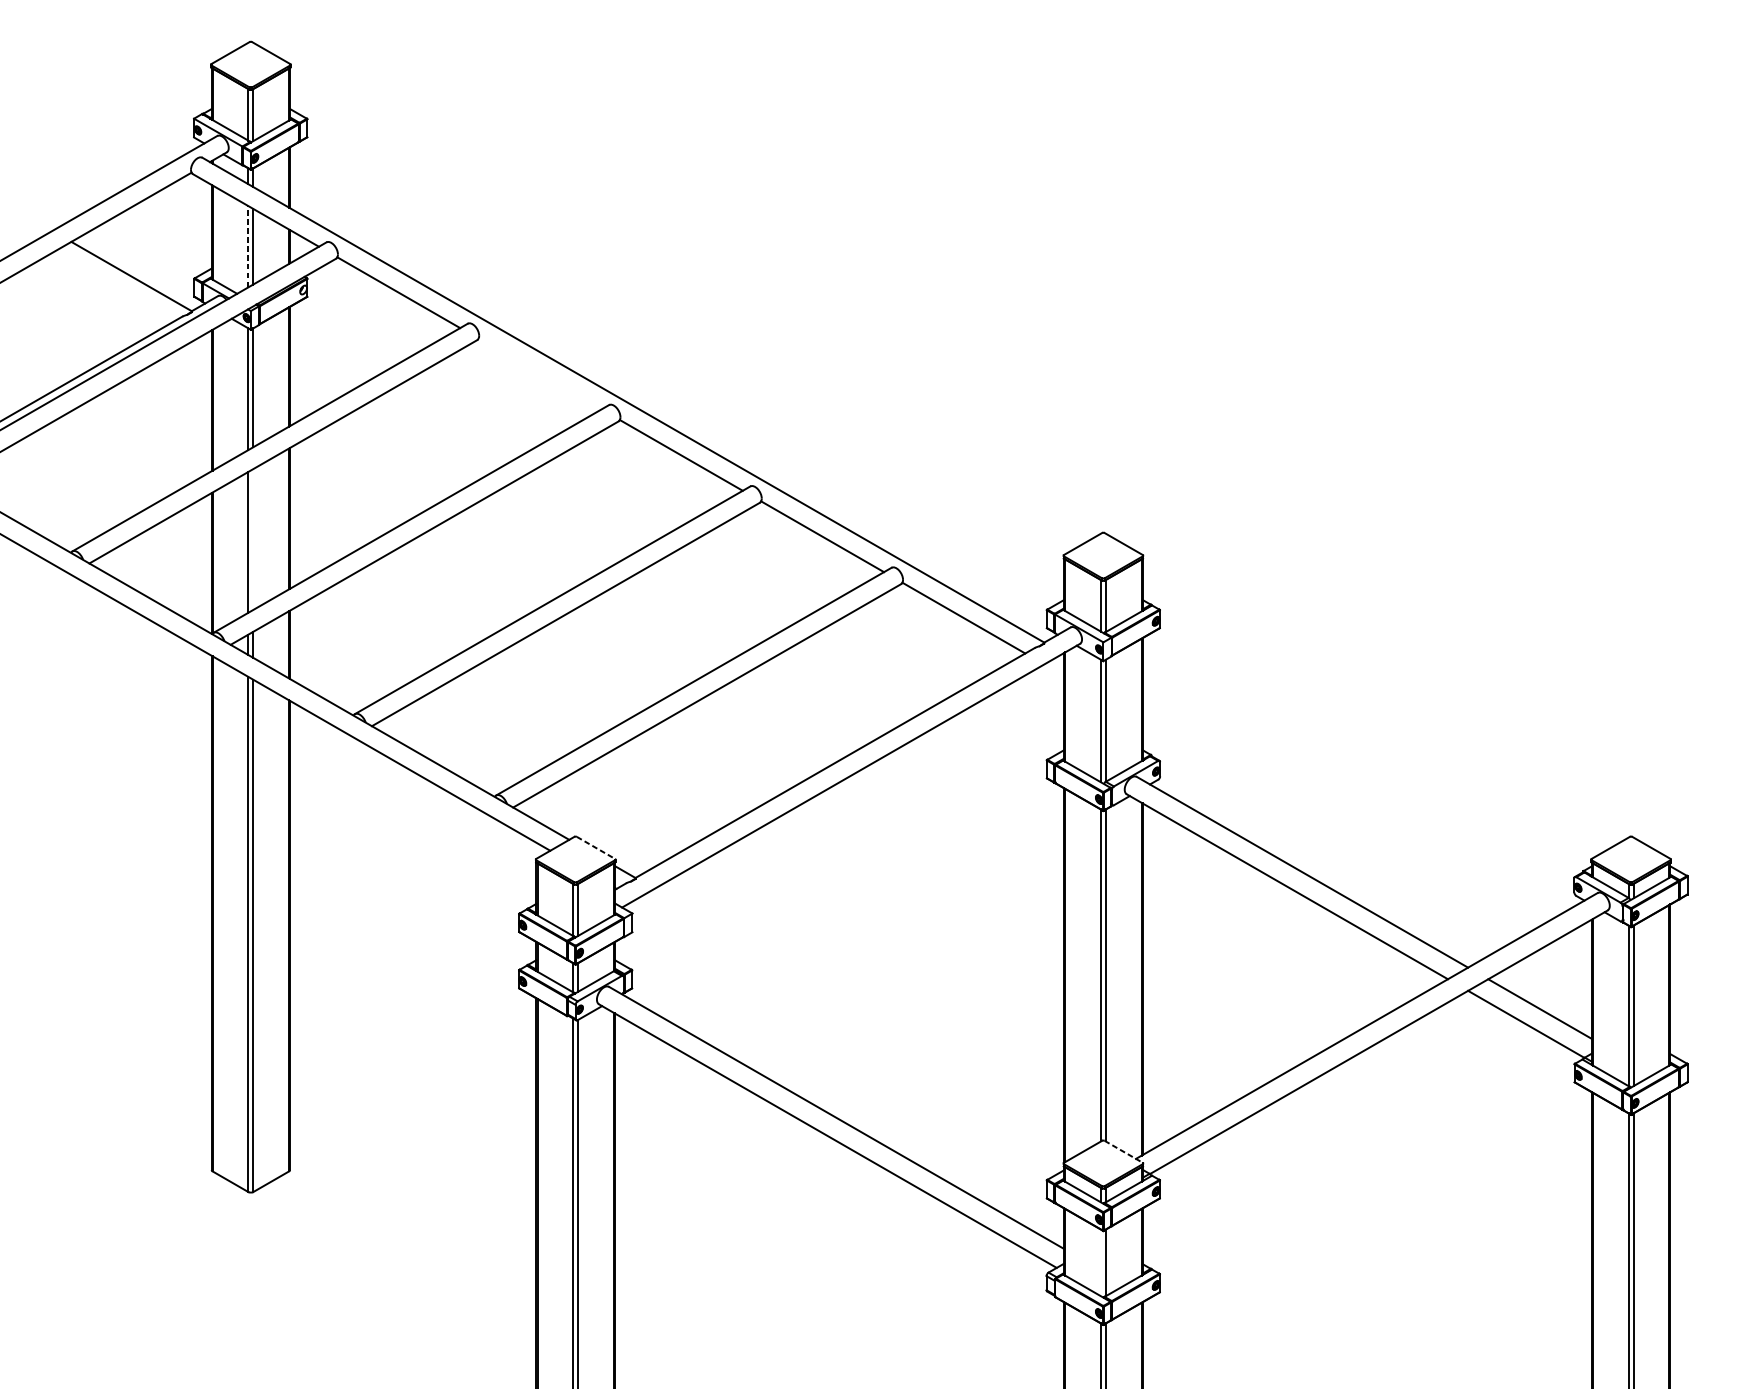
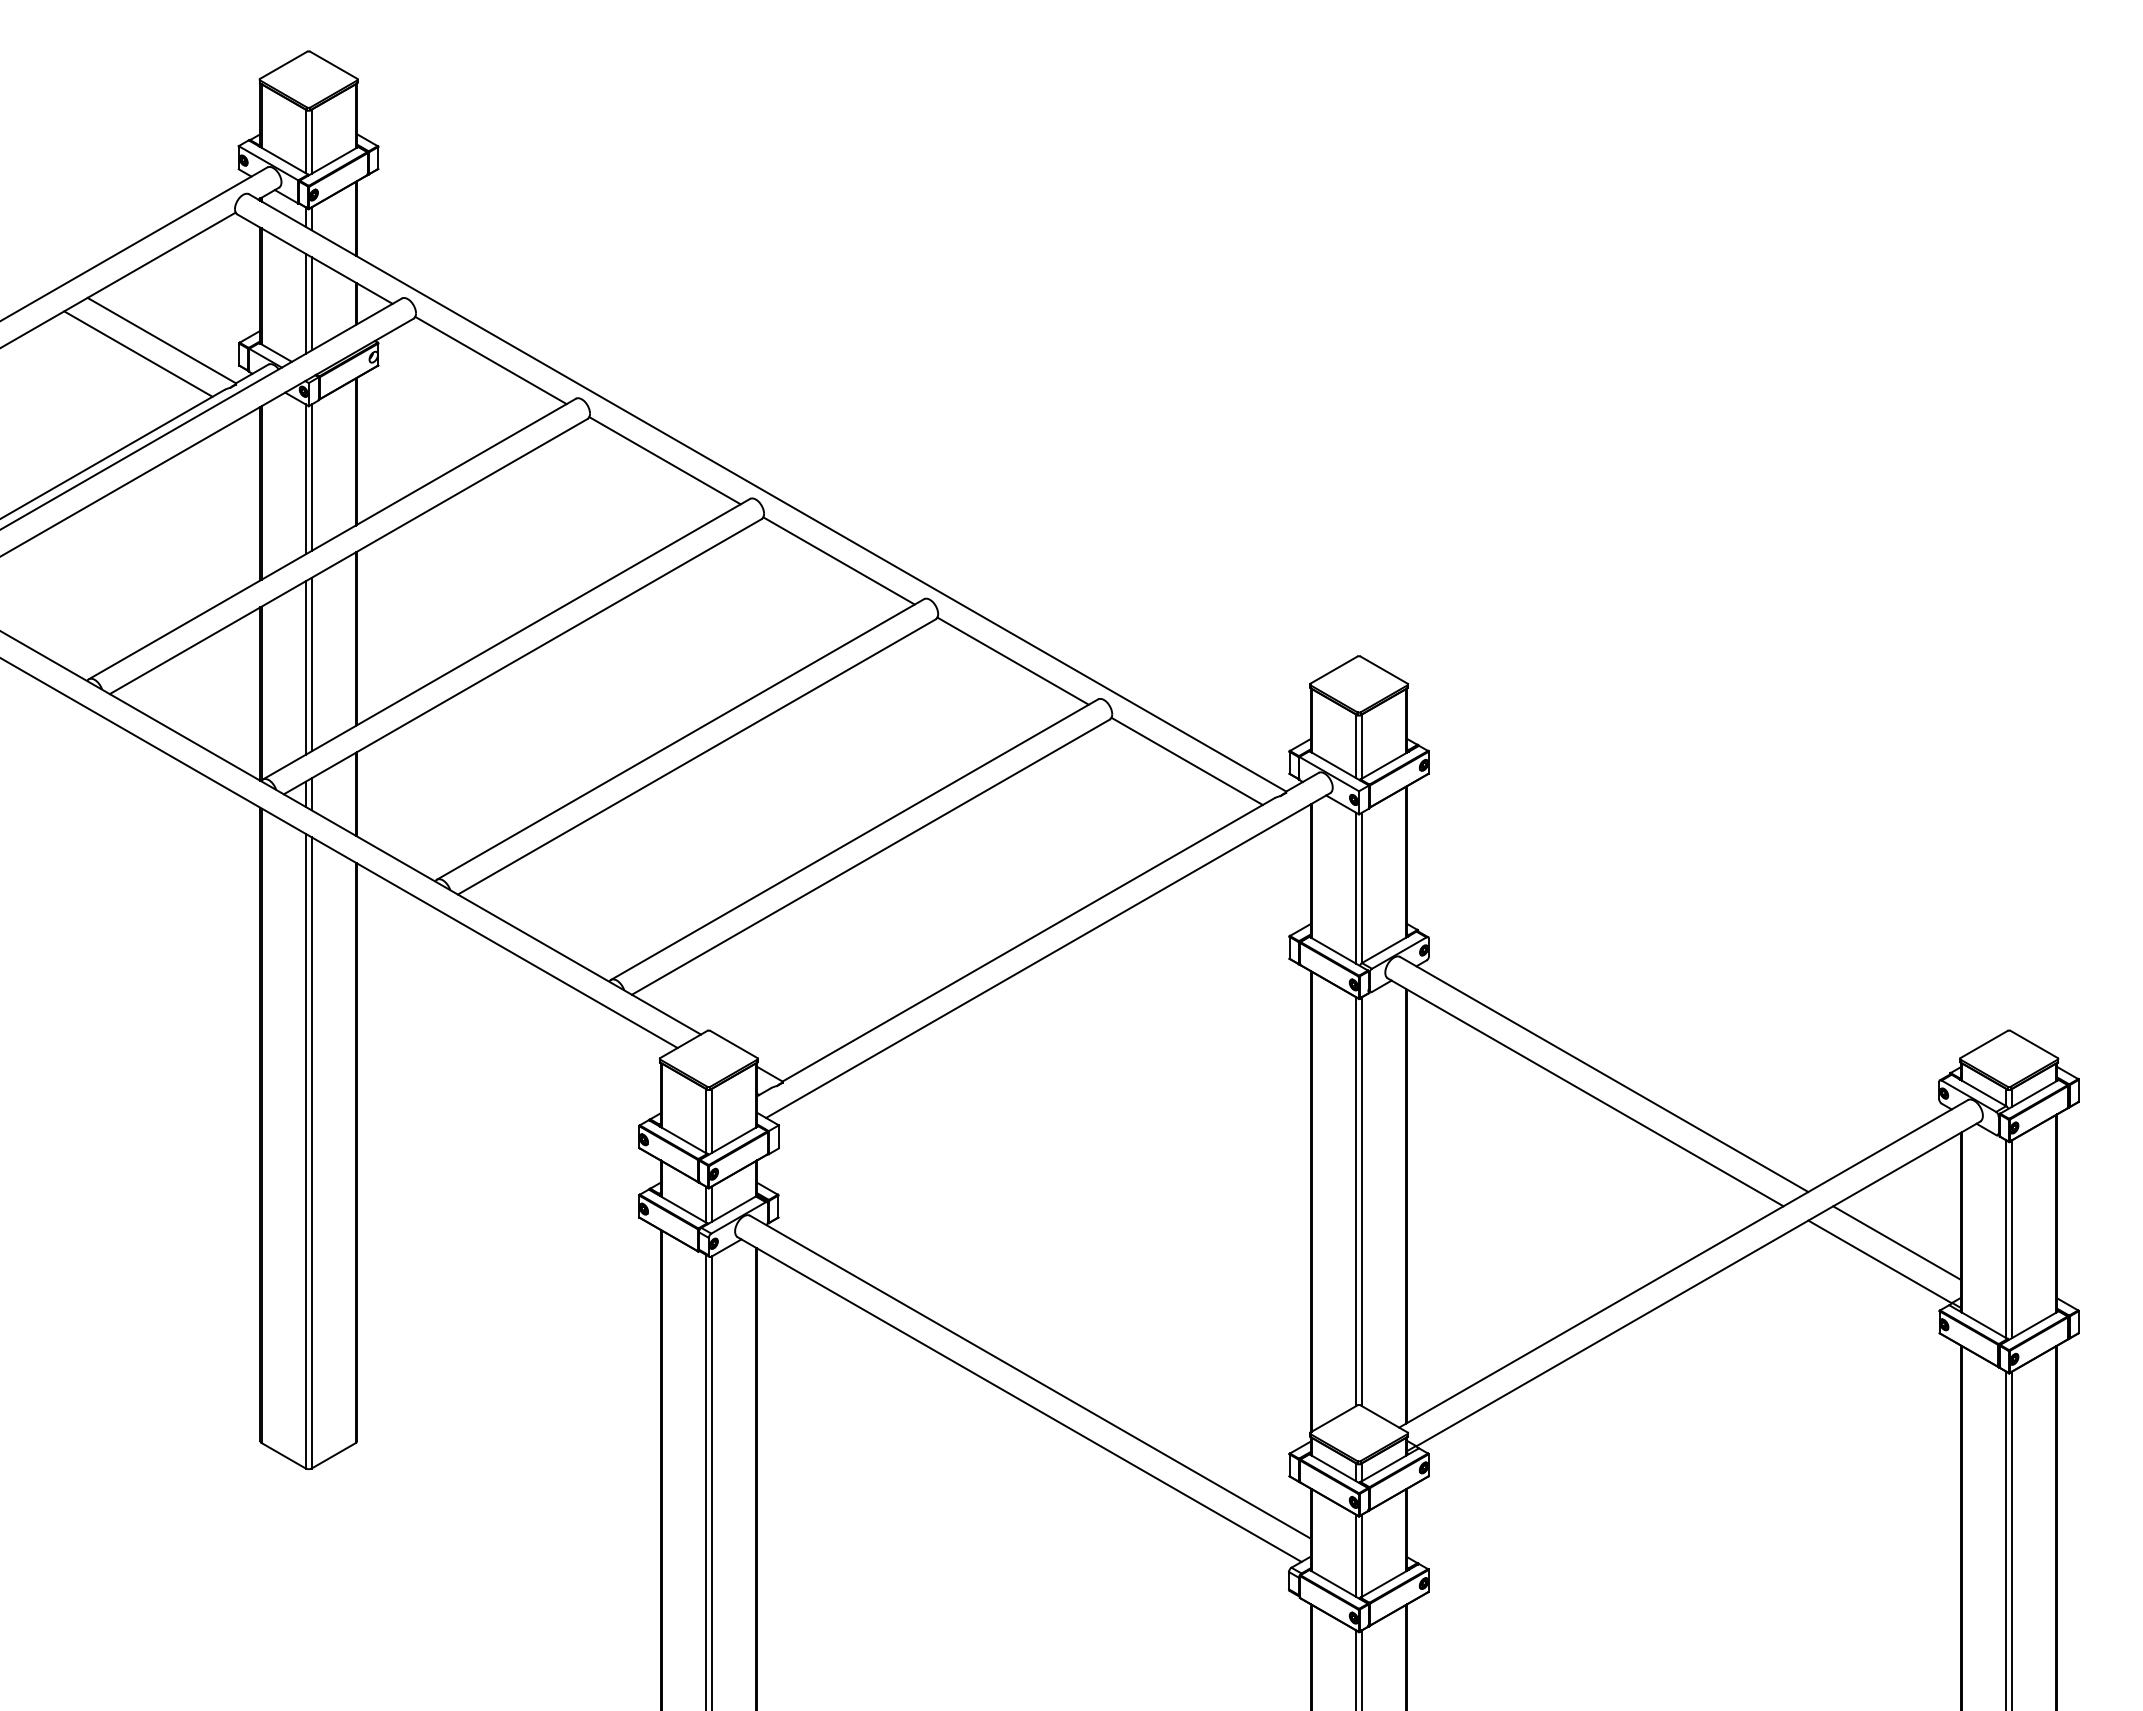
line: (248, 246) -> (305, 303), dashed -> solid
line: (112, 287) -> (138, 353), added
line: (539, 373) -> (664, 460), added
line: (253, 539) -> (311, 664), added
line: (596, 847) -> (734, 1044), dashed -> solid
line: (1124, 1152) -> (1384, 1419), dashed -> solid
line: (1101, 1262) -> (1356, 1555), added

